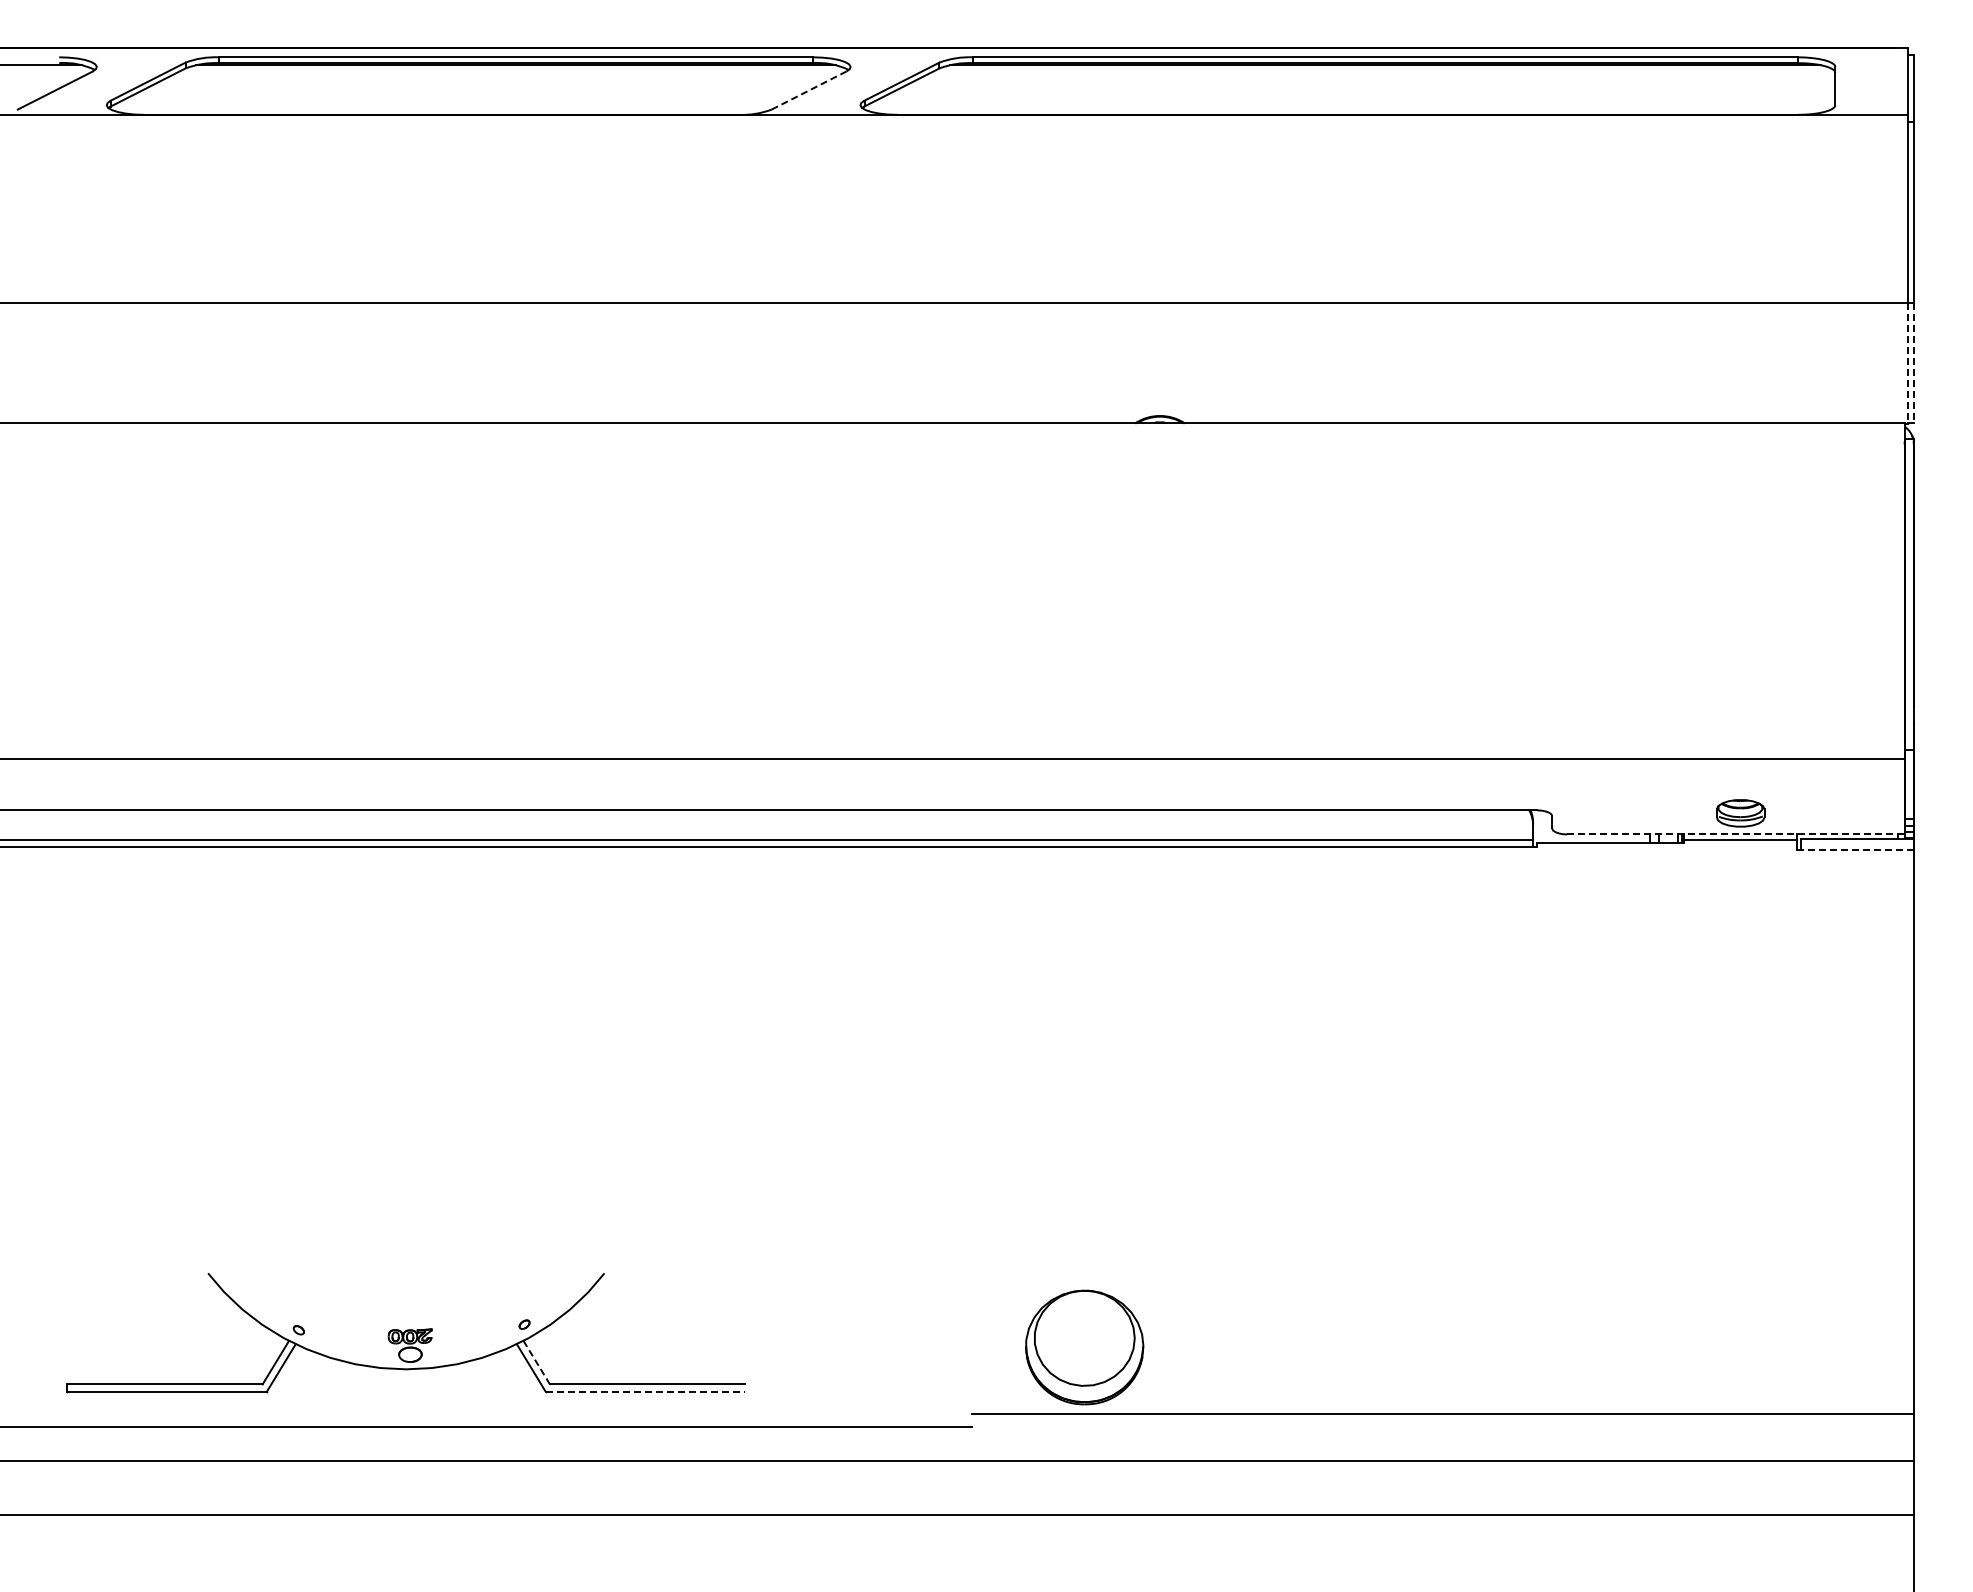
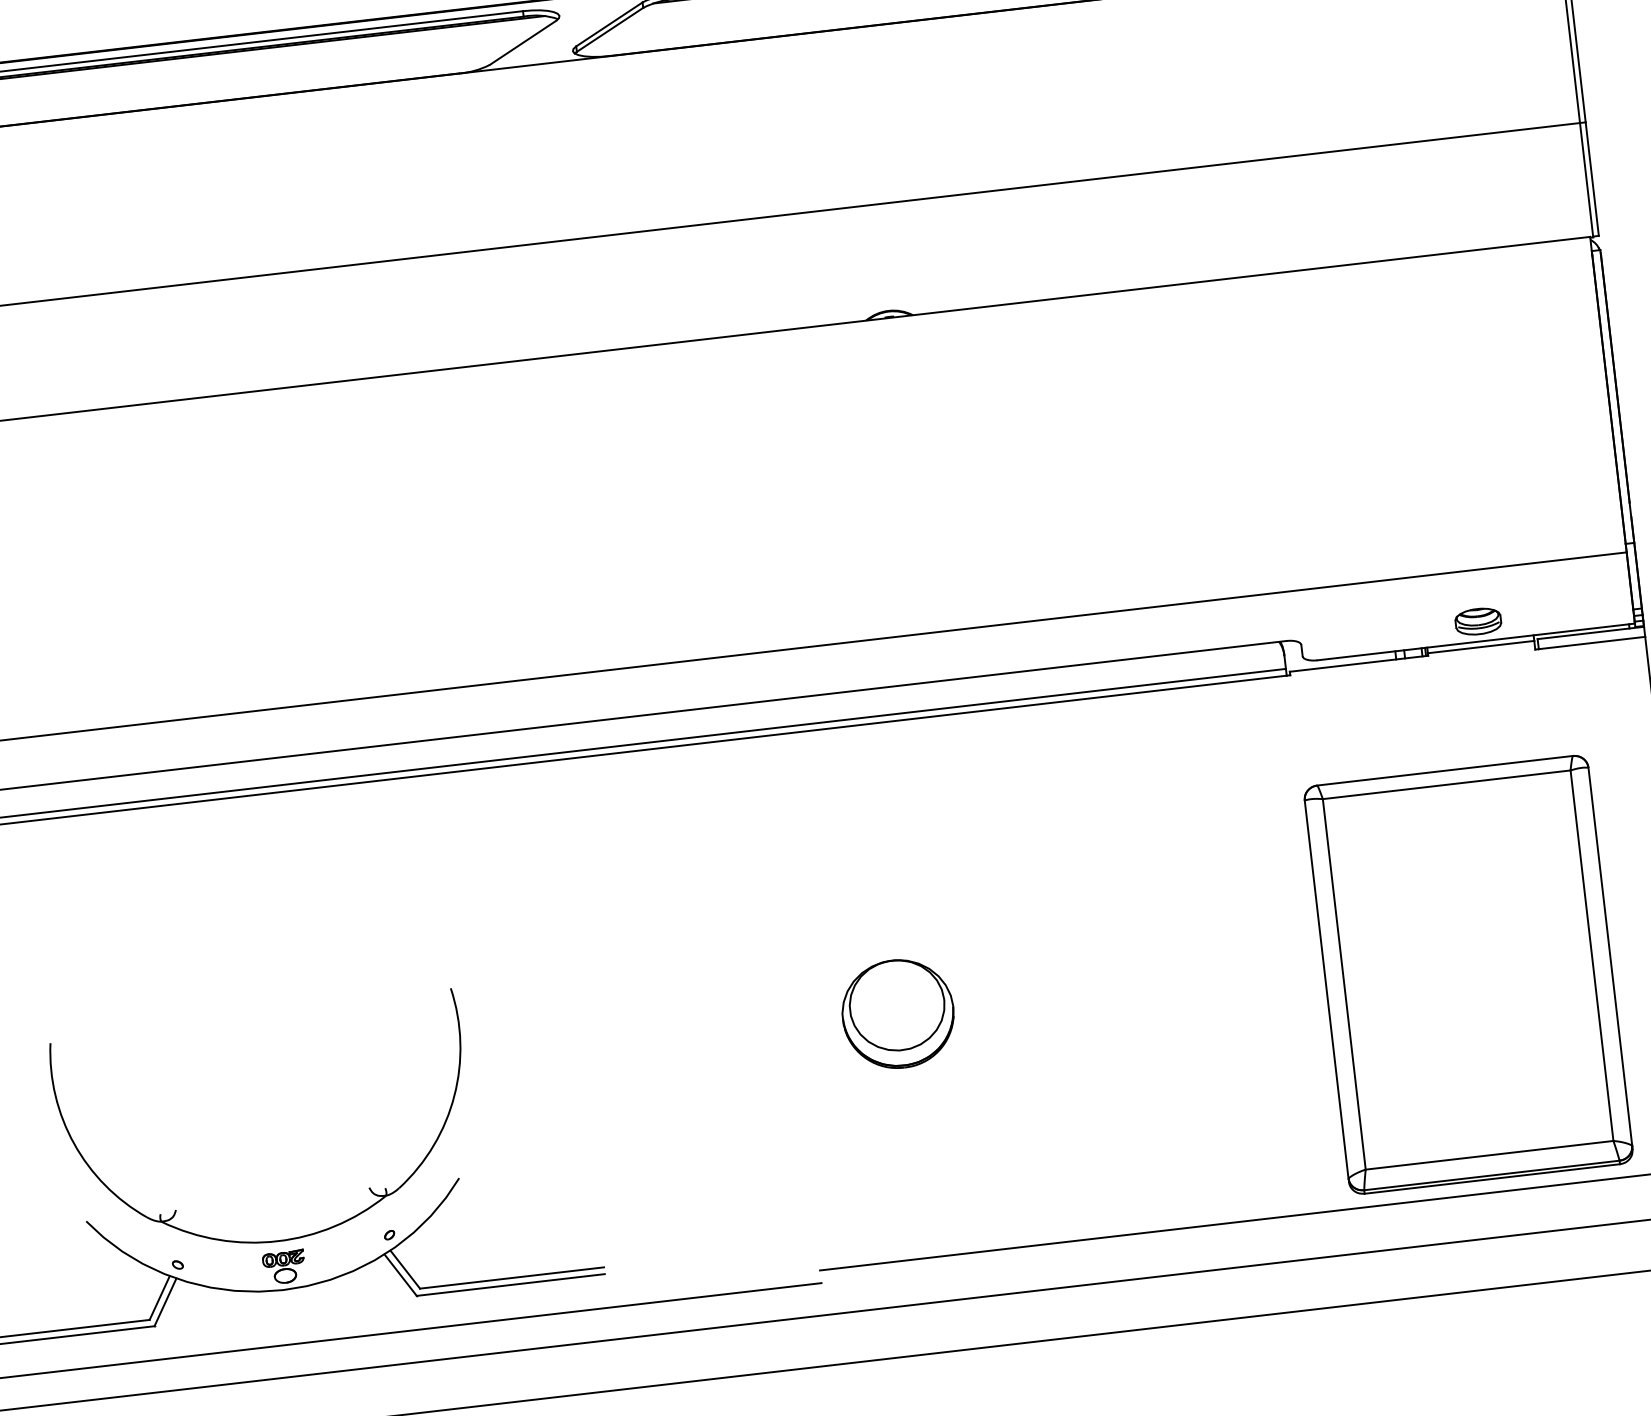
line: (809, 90) -> (523, 42), dashed -> solid
line: (1907, 363) -> (1586, 180), dashed -> solid
line: (1913, 363) -> (1592, 179), dashed -> solid
line: (1735, 834) -> (1475, 642), dashed -> solid
line: (1857, 849) -> (1592, 642), dashed -> solid
part: (1687, 1182) -> (1468, 974), added
part: (390, 1315) -> (262, 1241), added
part: (1084, 1347) -> (898, 1014), moved
line: (537, 1363) -> (406, 1270), dashed -> solid
line: (645, 1391) -> (510, 1284), dashed -> solid

